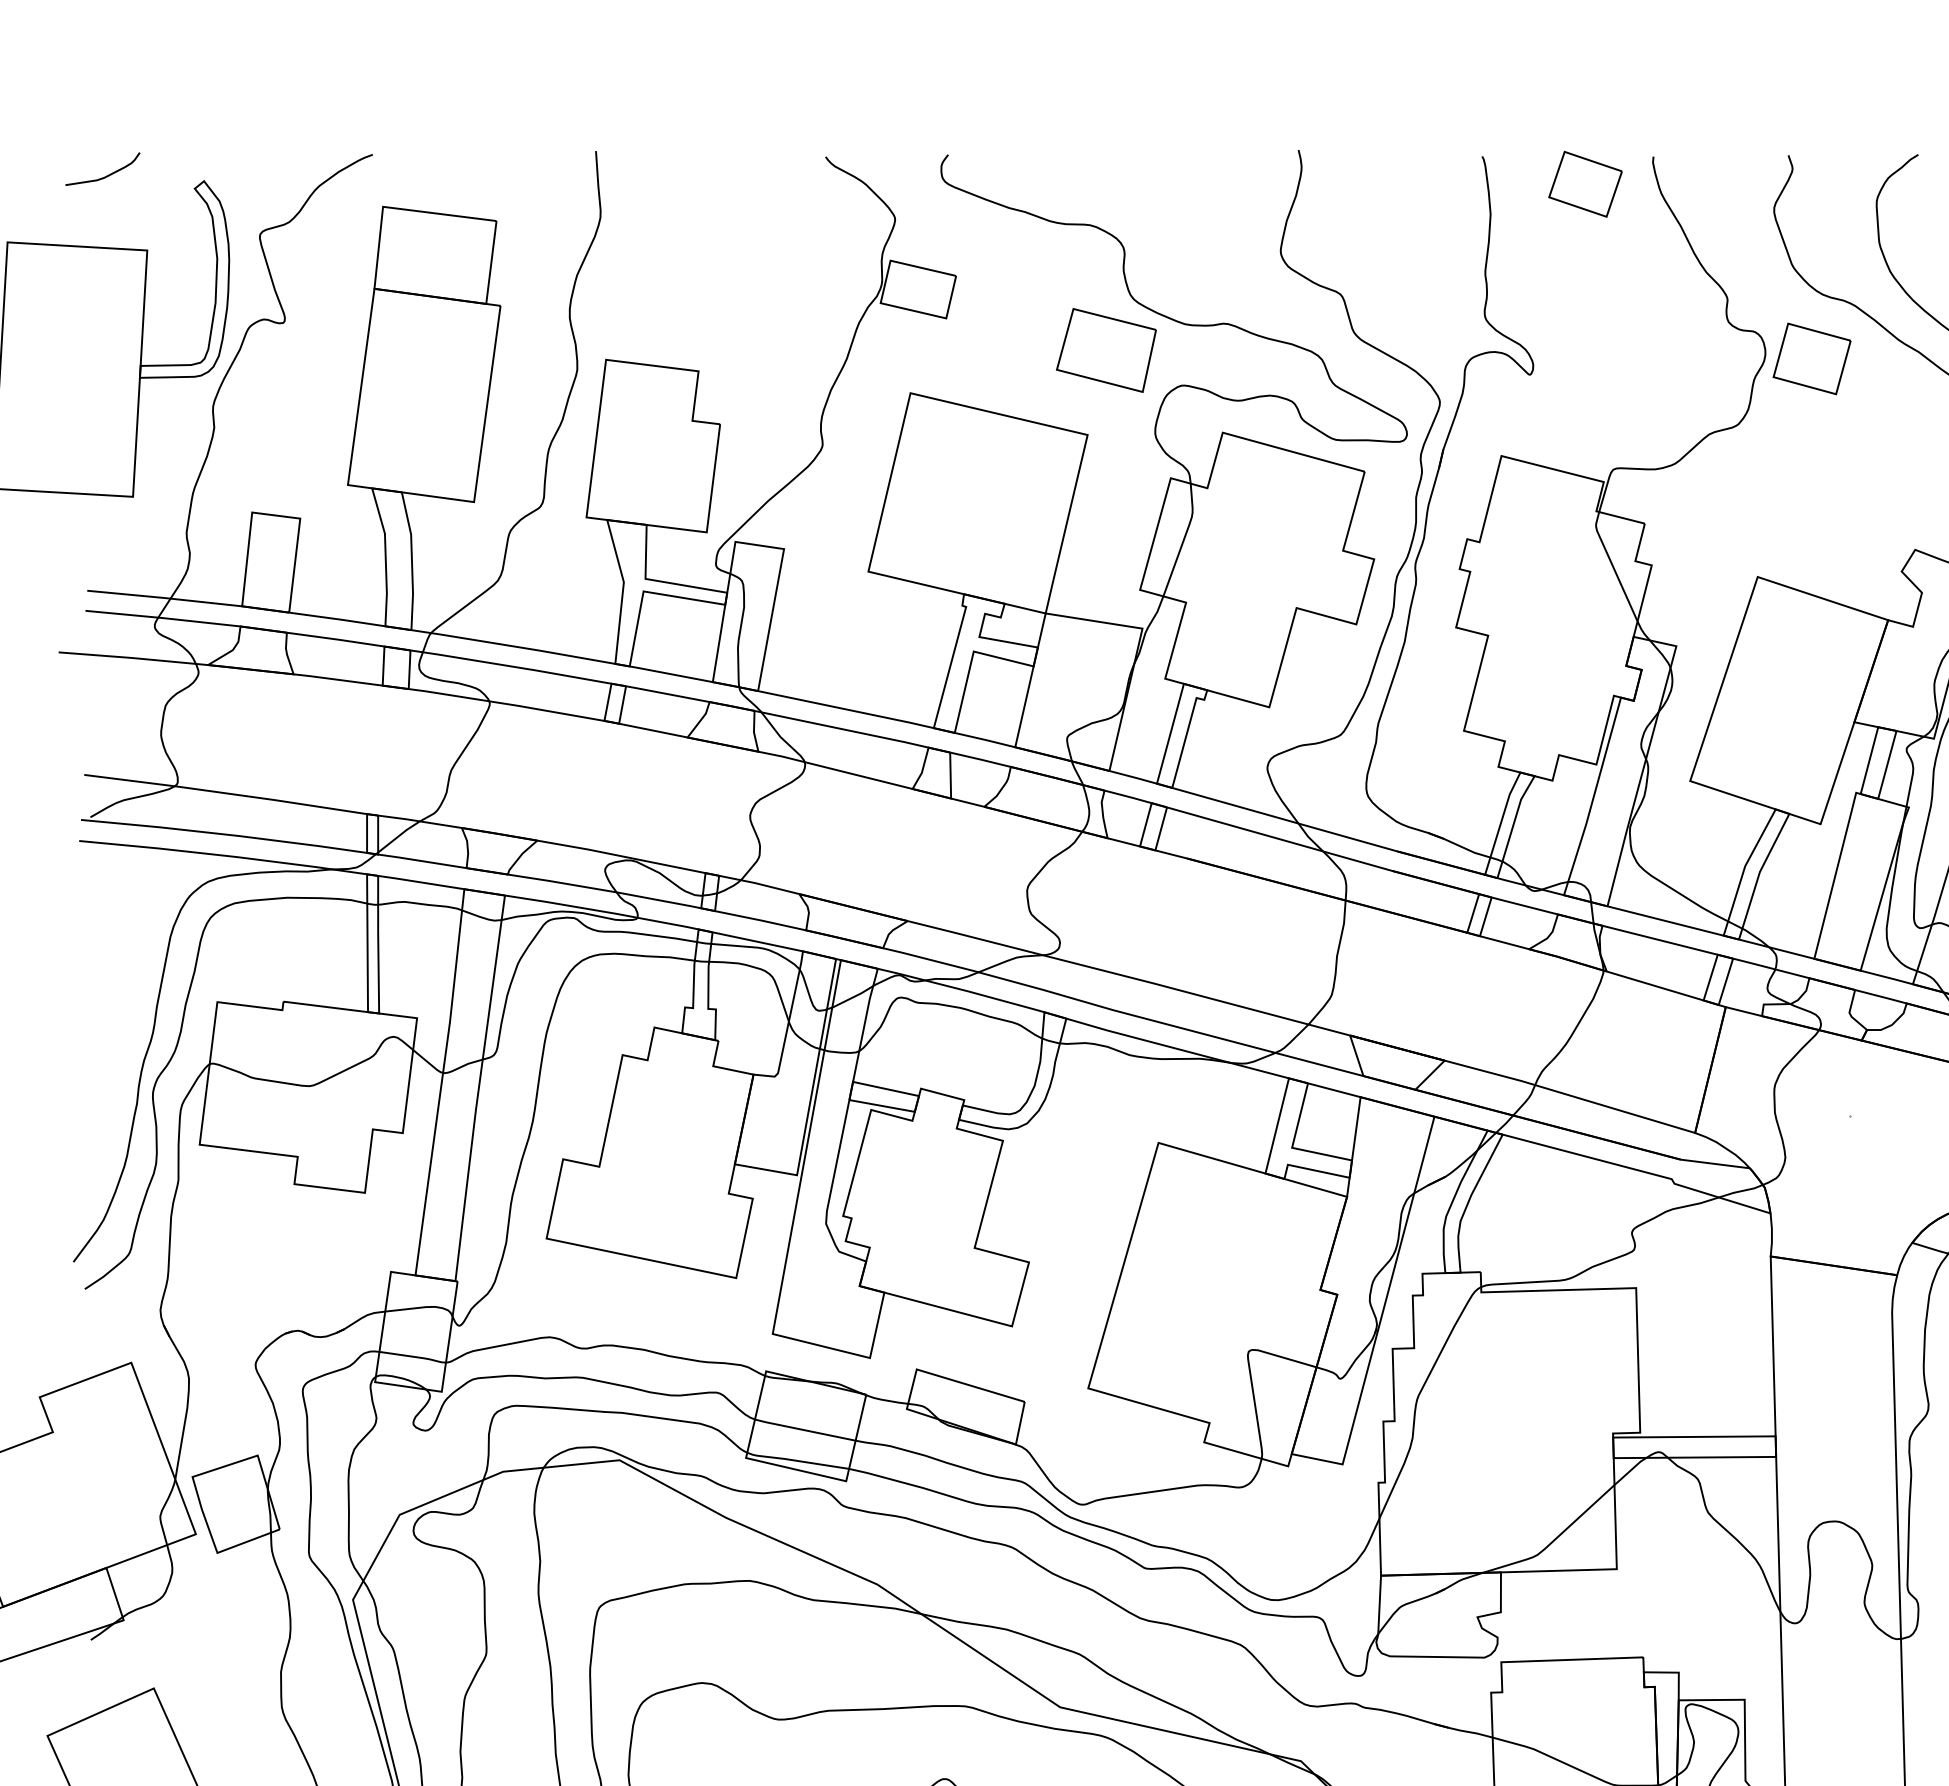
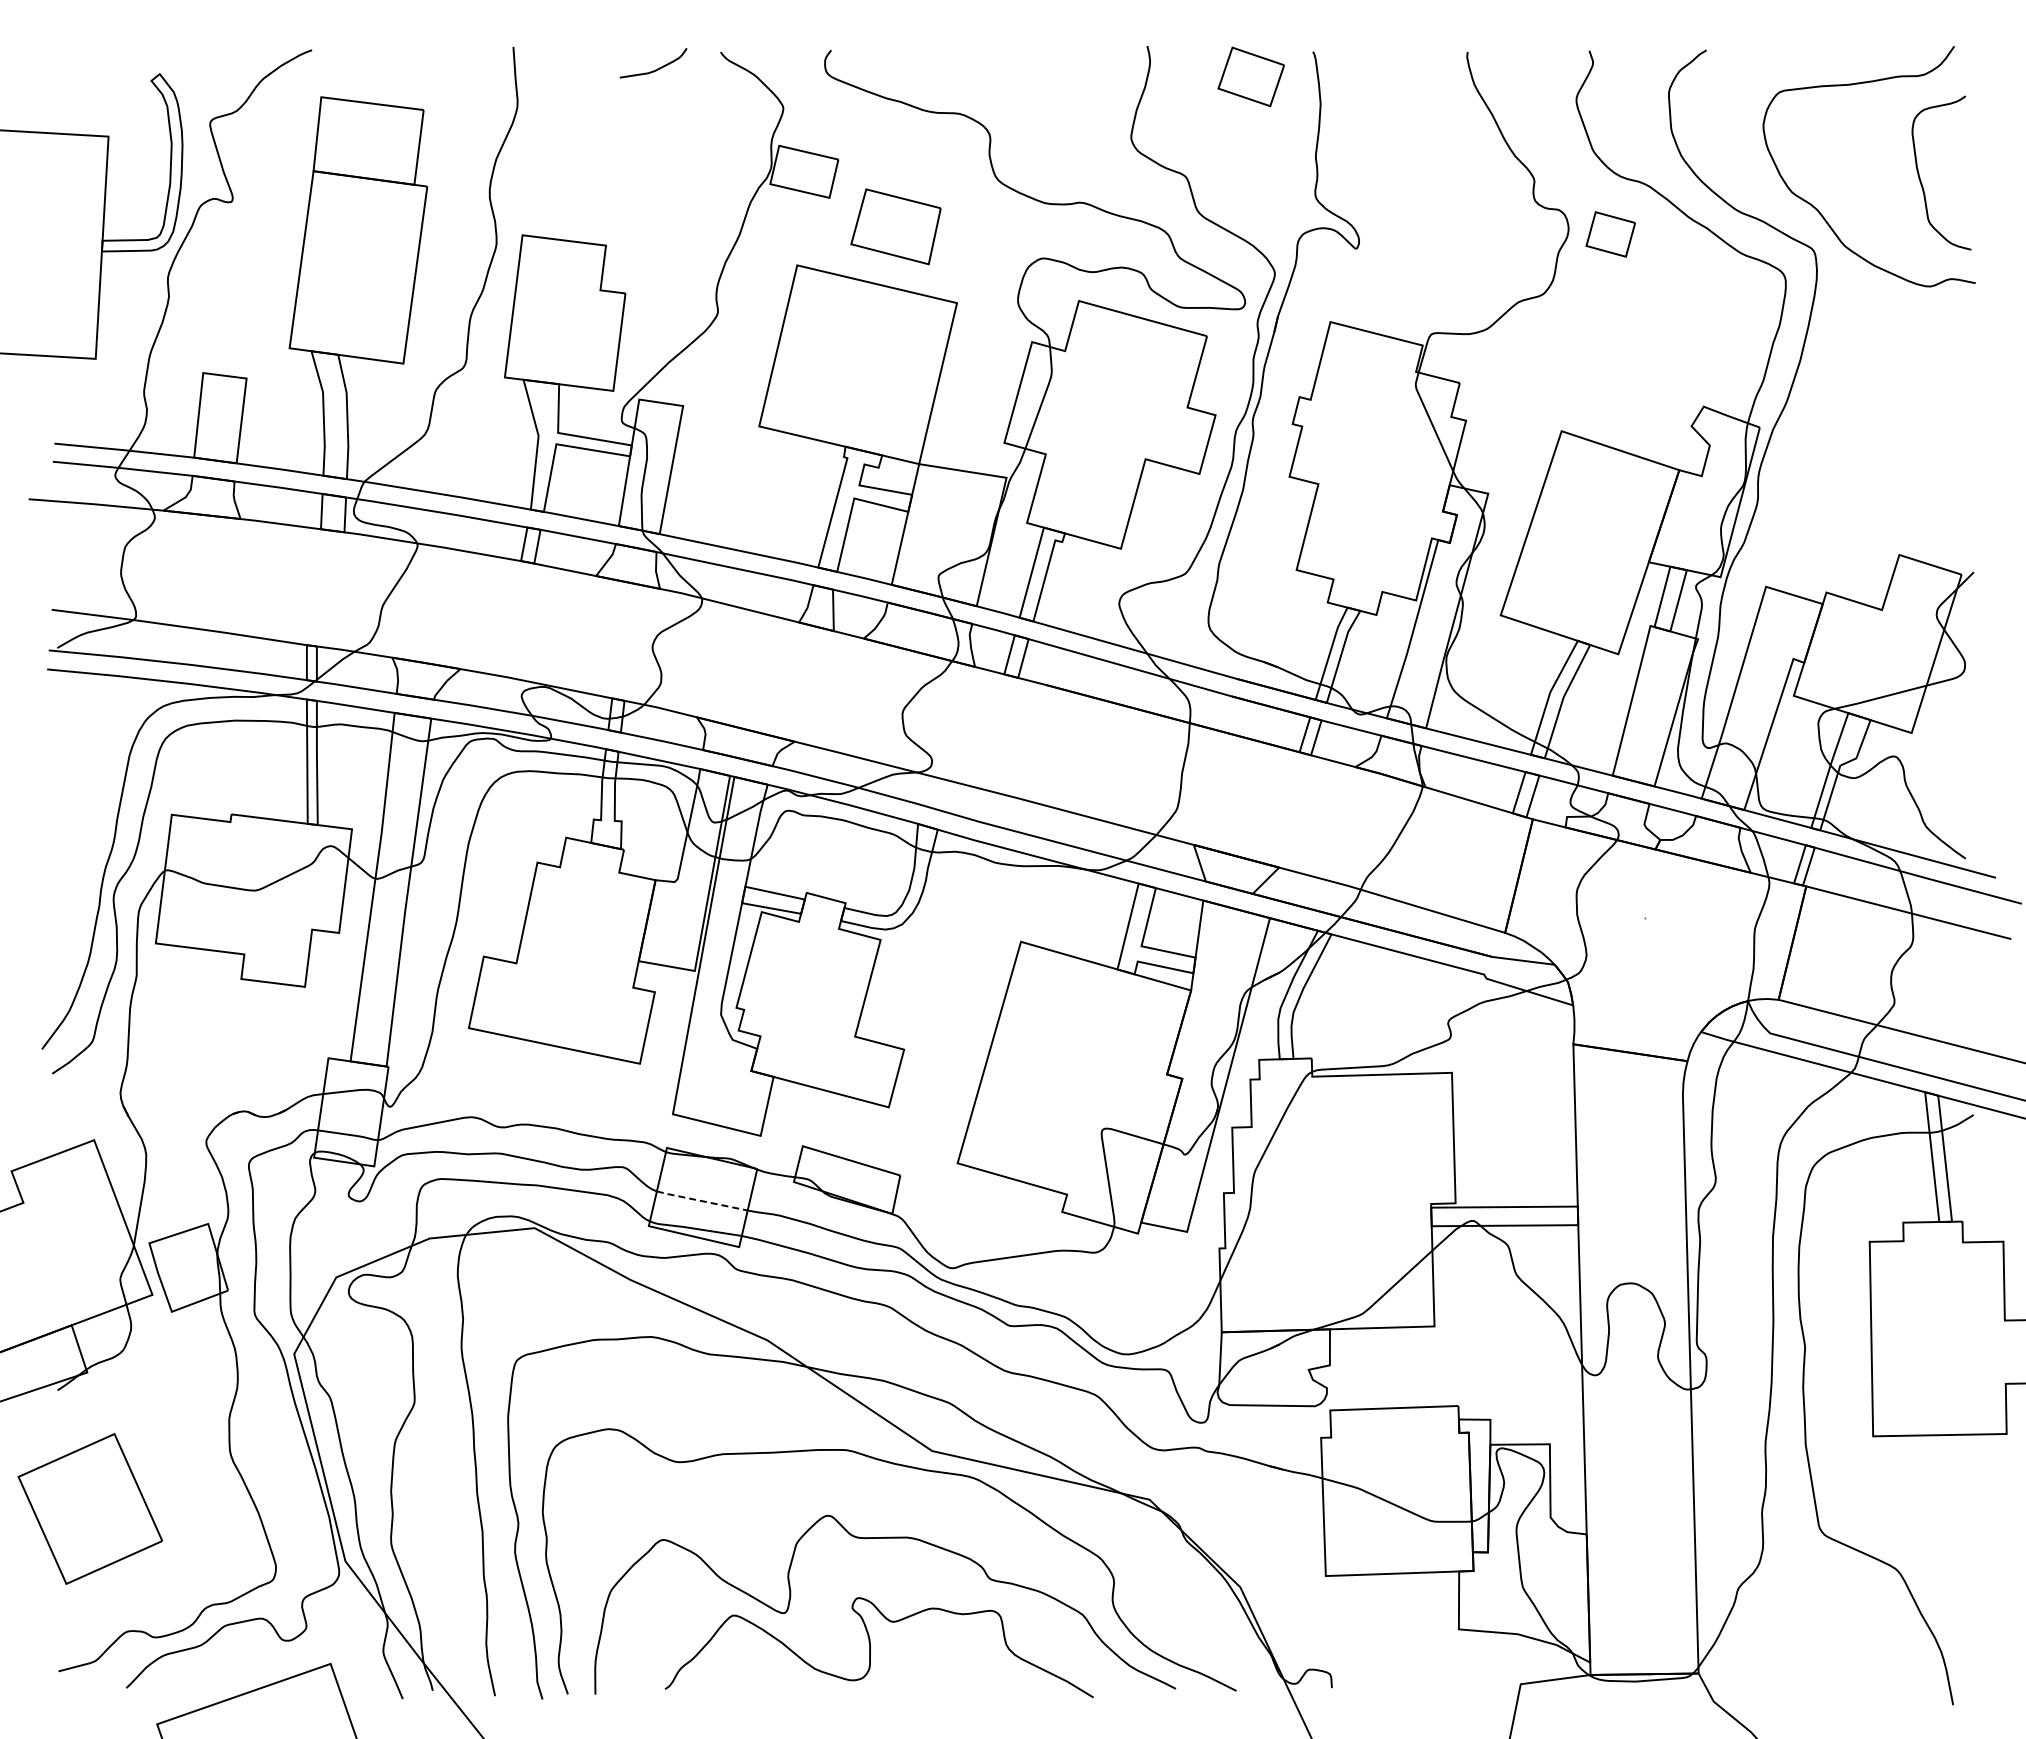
curve: (105, 176) -> (655, 69), moved
part: (1584, 183) -> (1250, 76), moved
part: (1105, 350) -> (895, 226), moved
part: (1811, 358) -> (1610, 234), size x0.7
line: (805, 1430) -> (702, 1201), solid -> dashed

